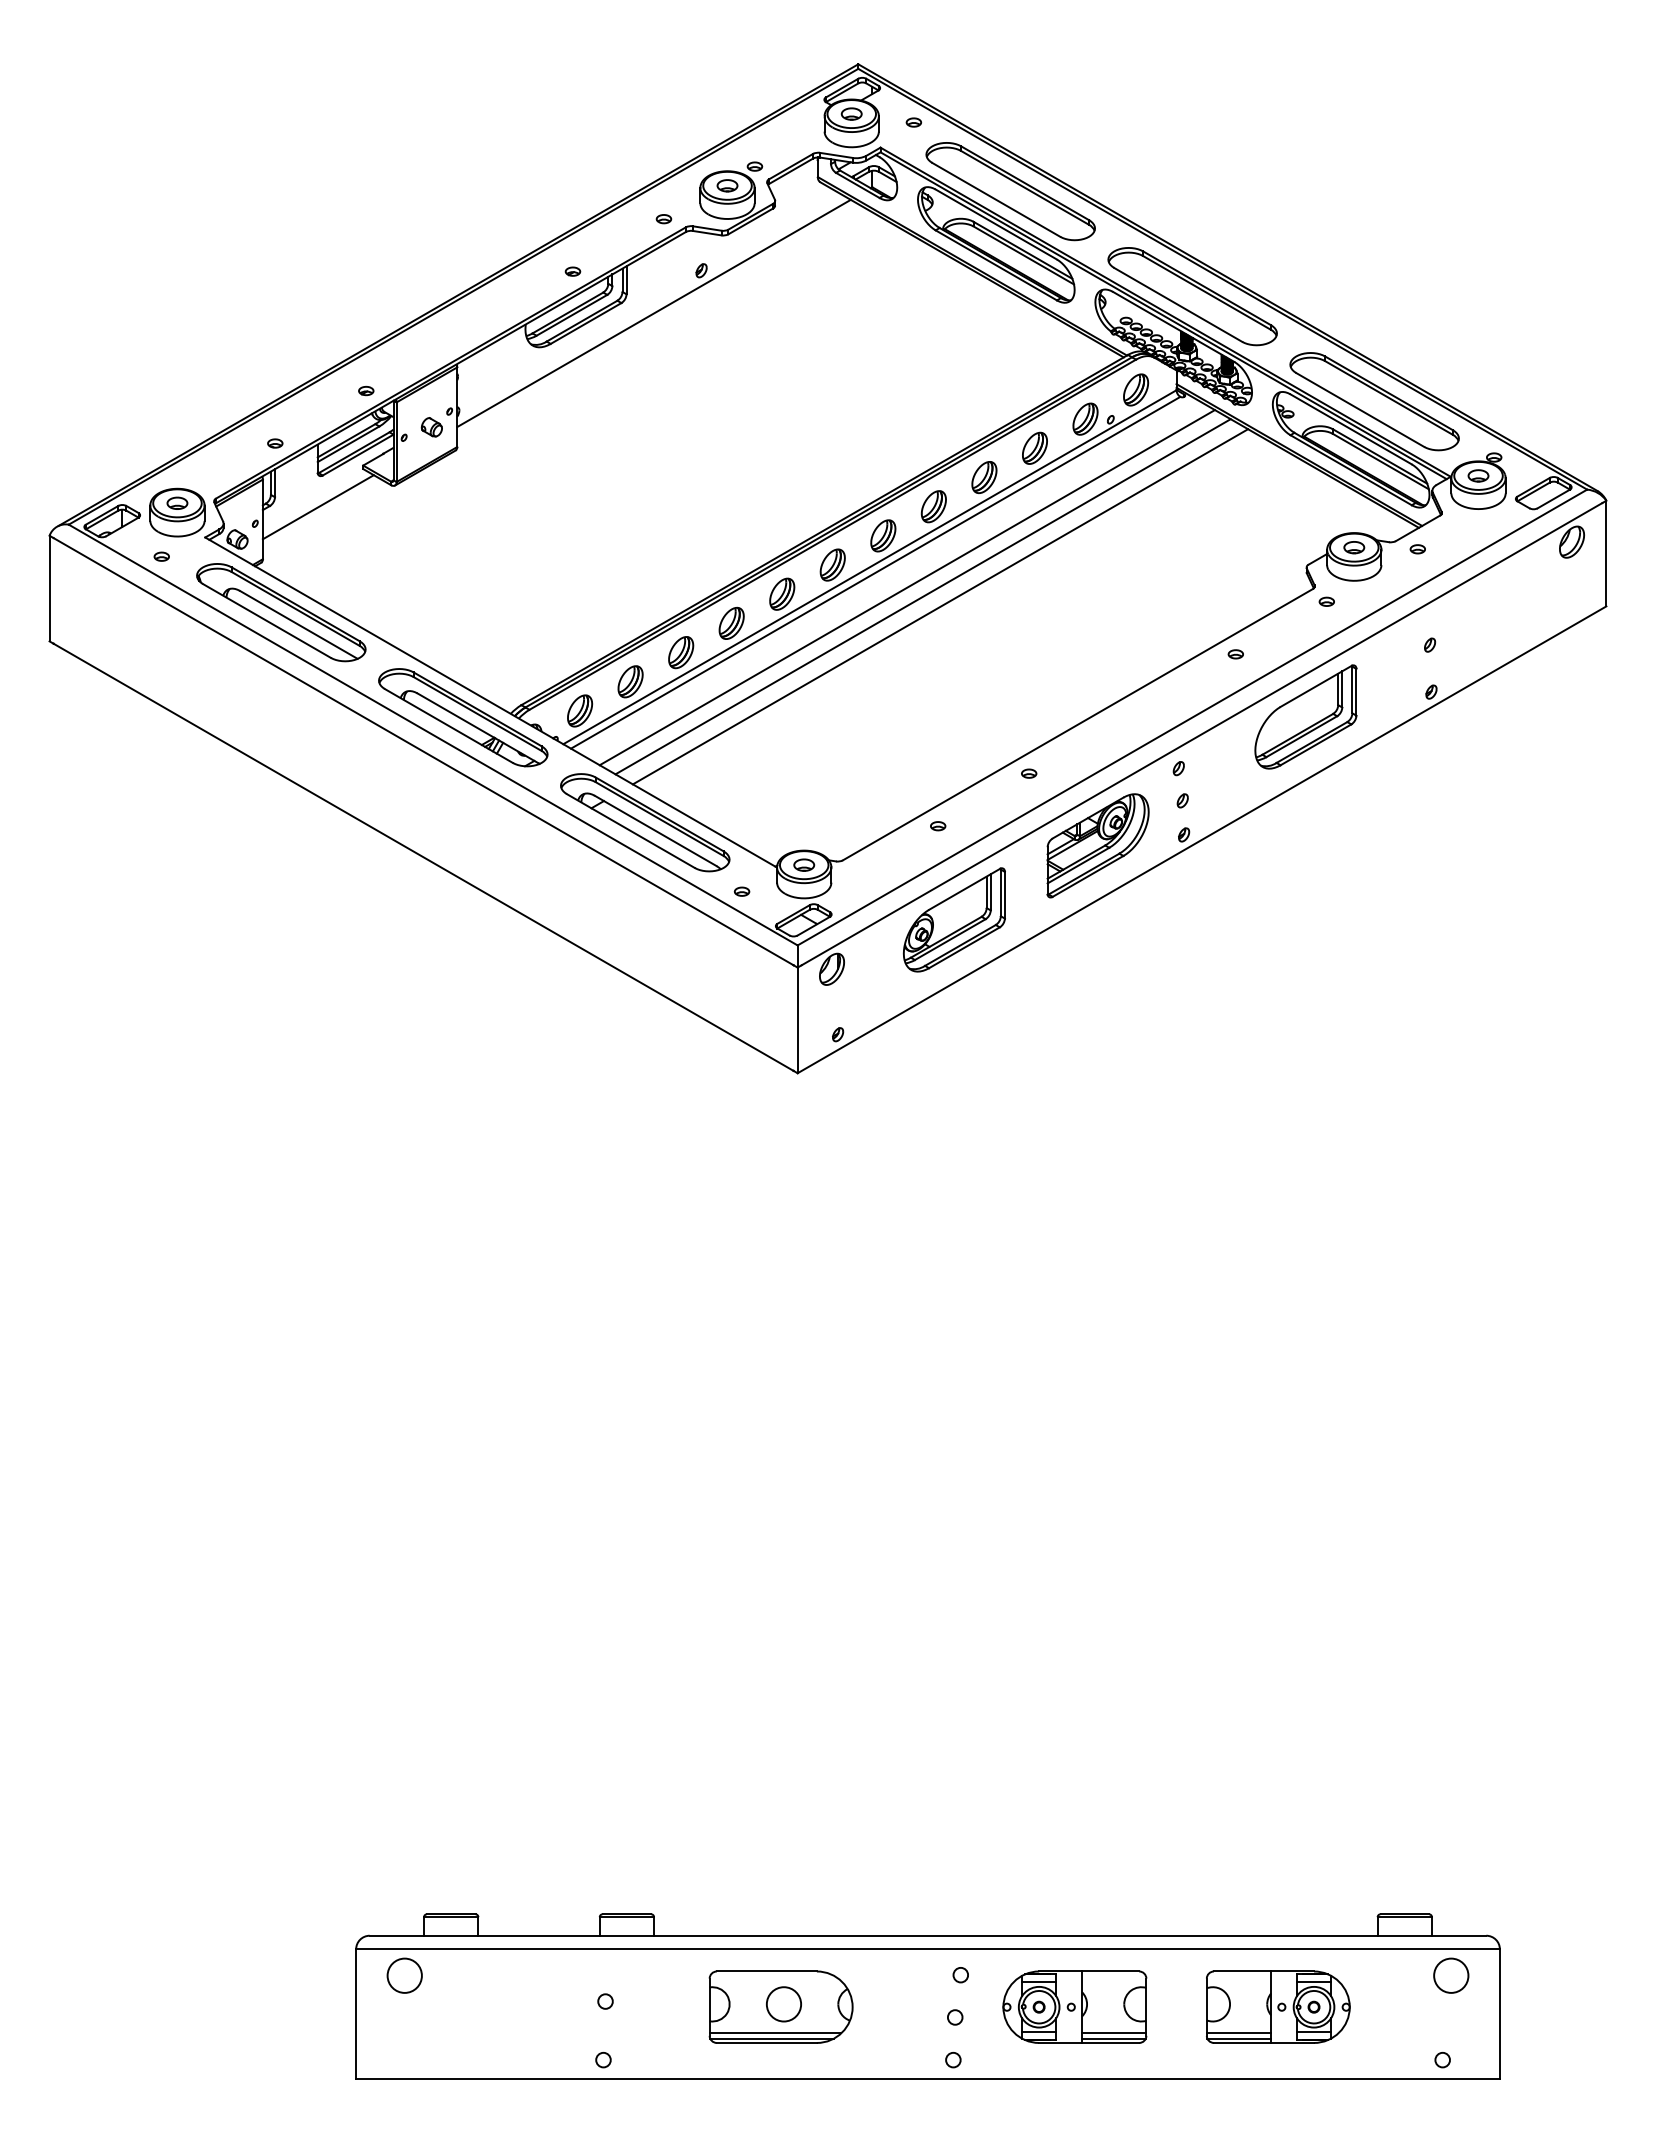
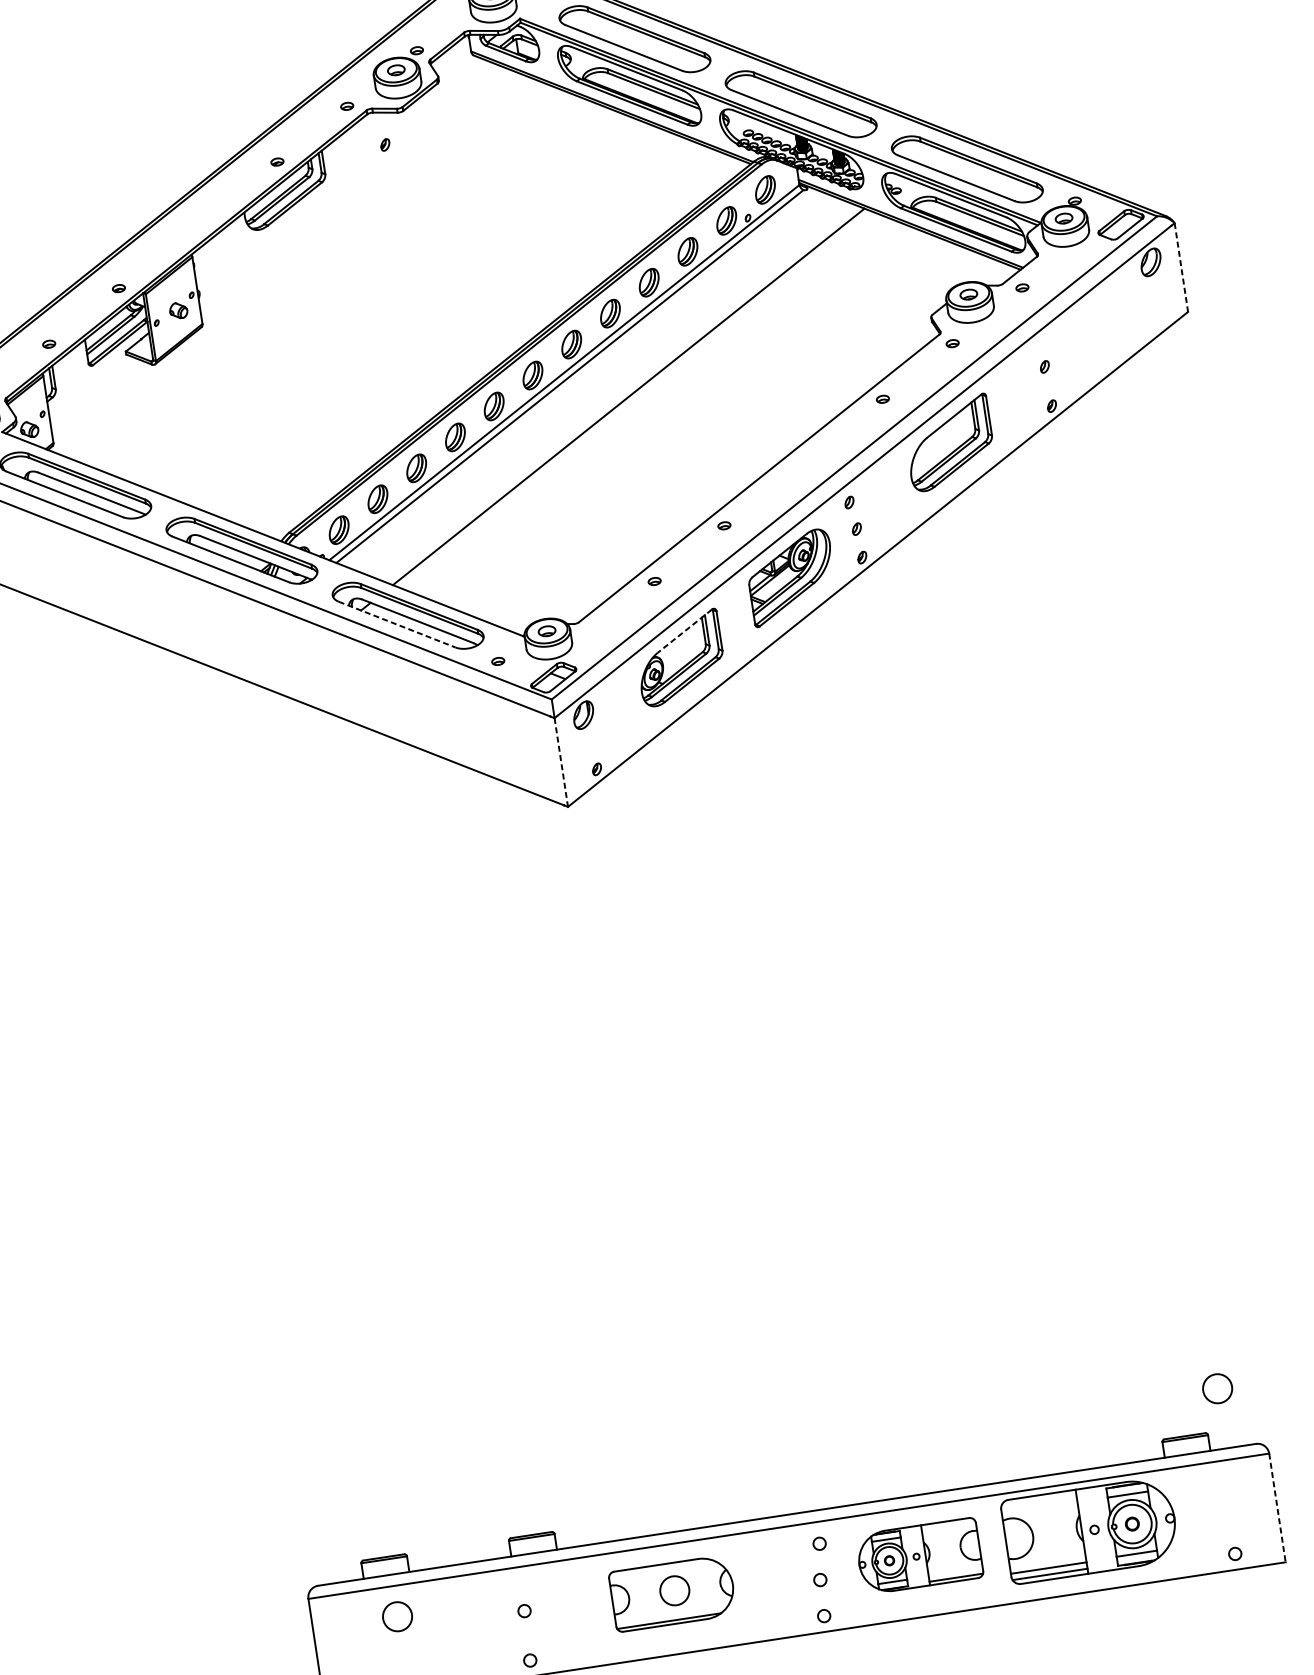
line: (653, 313) -> (350, 186), removed
line: (317, 507) -> (92, 392), removed
line: (1606, 553) -> (1181, 267), solid -> dashed
line: (906, 587) -> (597, 385), removed
line: (922, 596) -> (612, 390), removed
line: (630, 831) -> (396, 625), solid -> dashed
line: (964, 889) -> (684, 631), solid -> dashed
line: (797, 1020) -> (561, 762), solid -> dashed
circle: (404, 1975) -> (397, 1616), moved
circle: (1451, 1975) -> (1217, 1388), moved
part: (1278, 2006) -> (1090, 1529), size x1.4
line: (1499, 2014) -> (1277, 1508), solid -> dashed
line: (775, 2033) -> (671, 1616), removed
line: (1114, 2033) -> (956, 1573), removed

